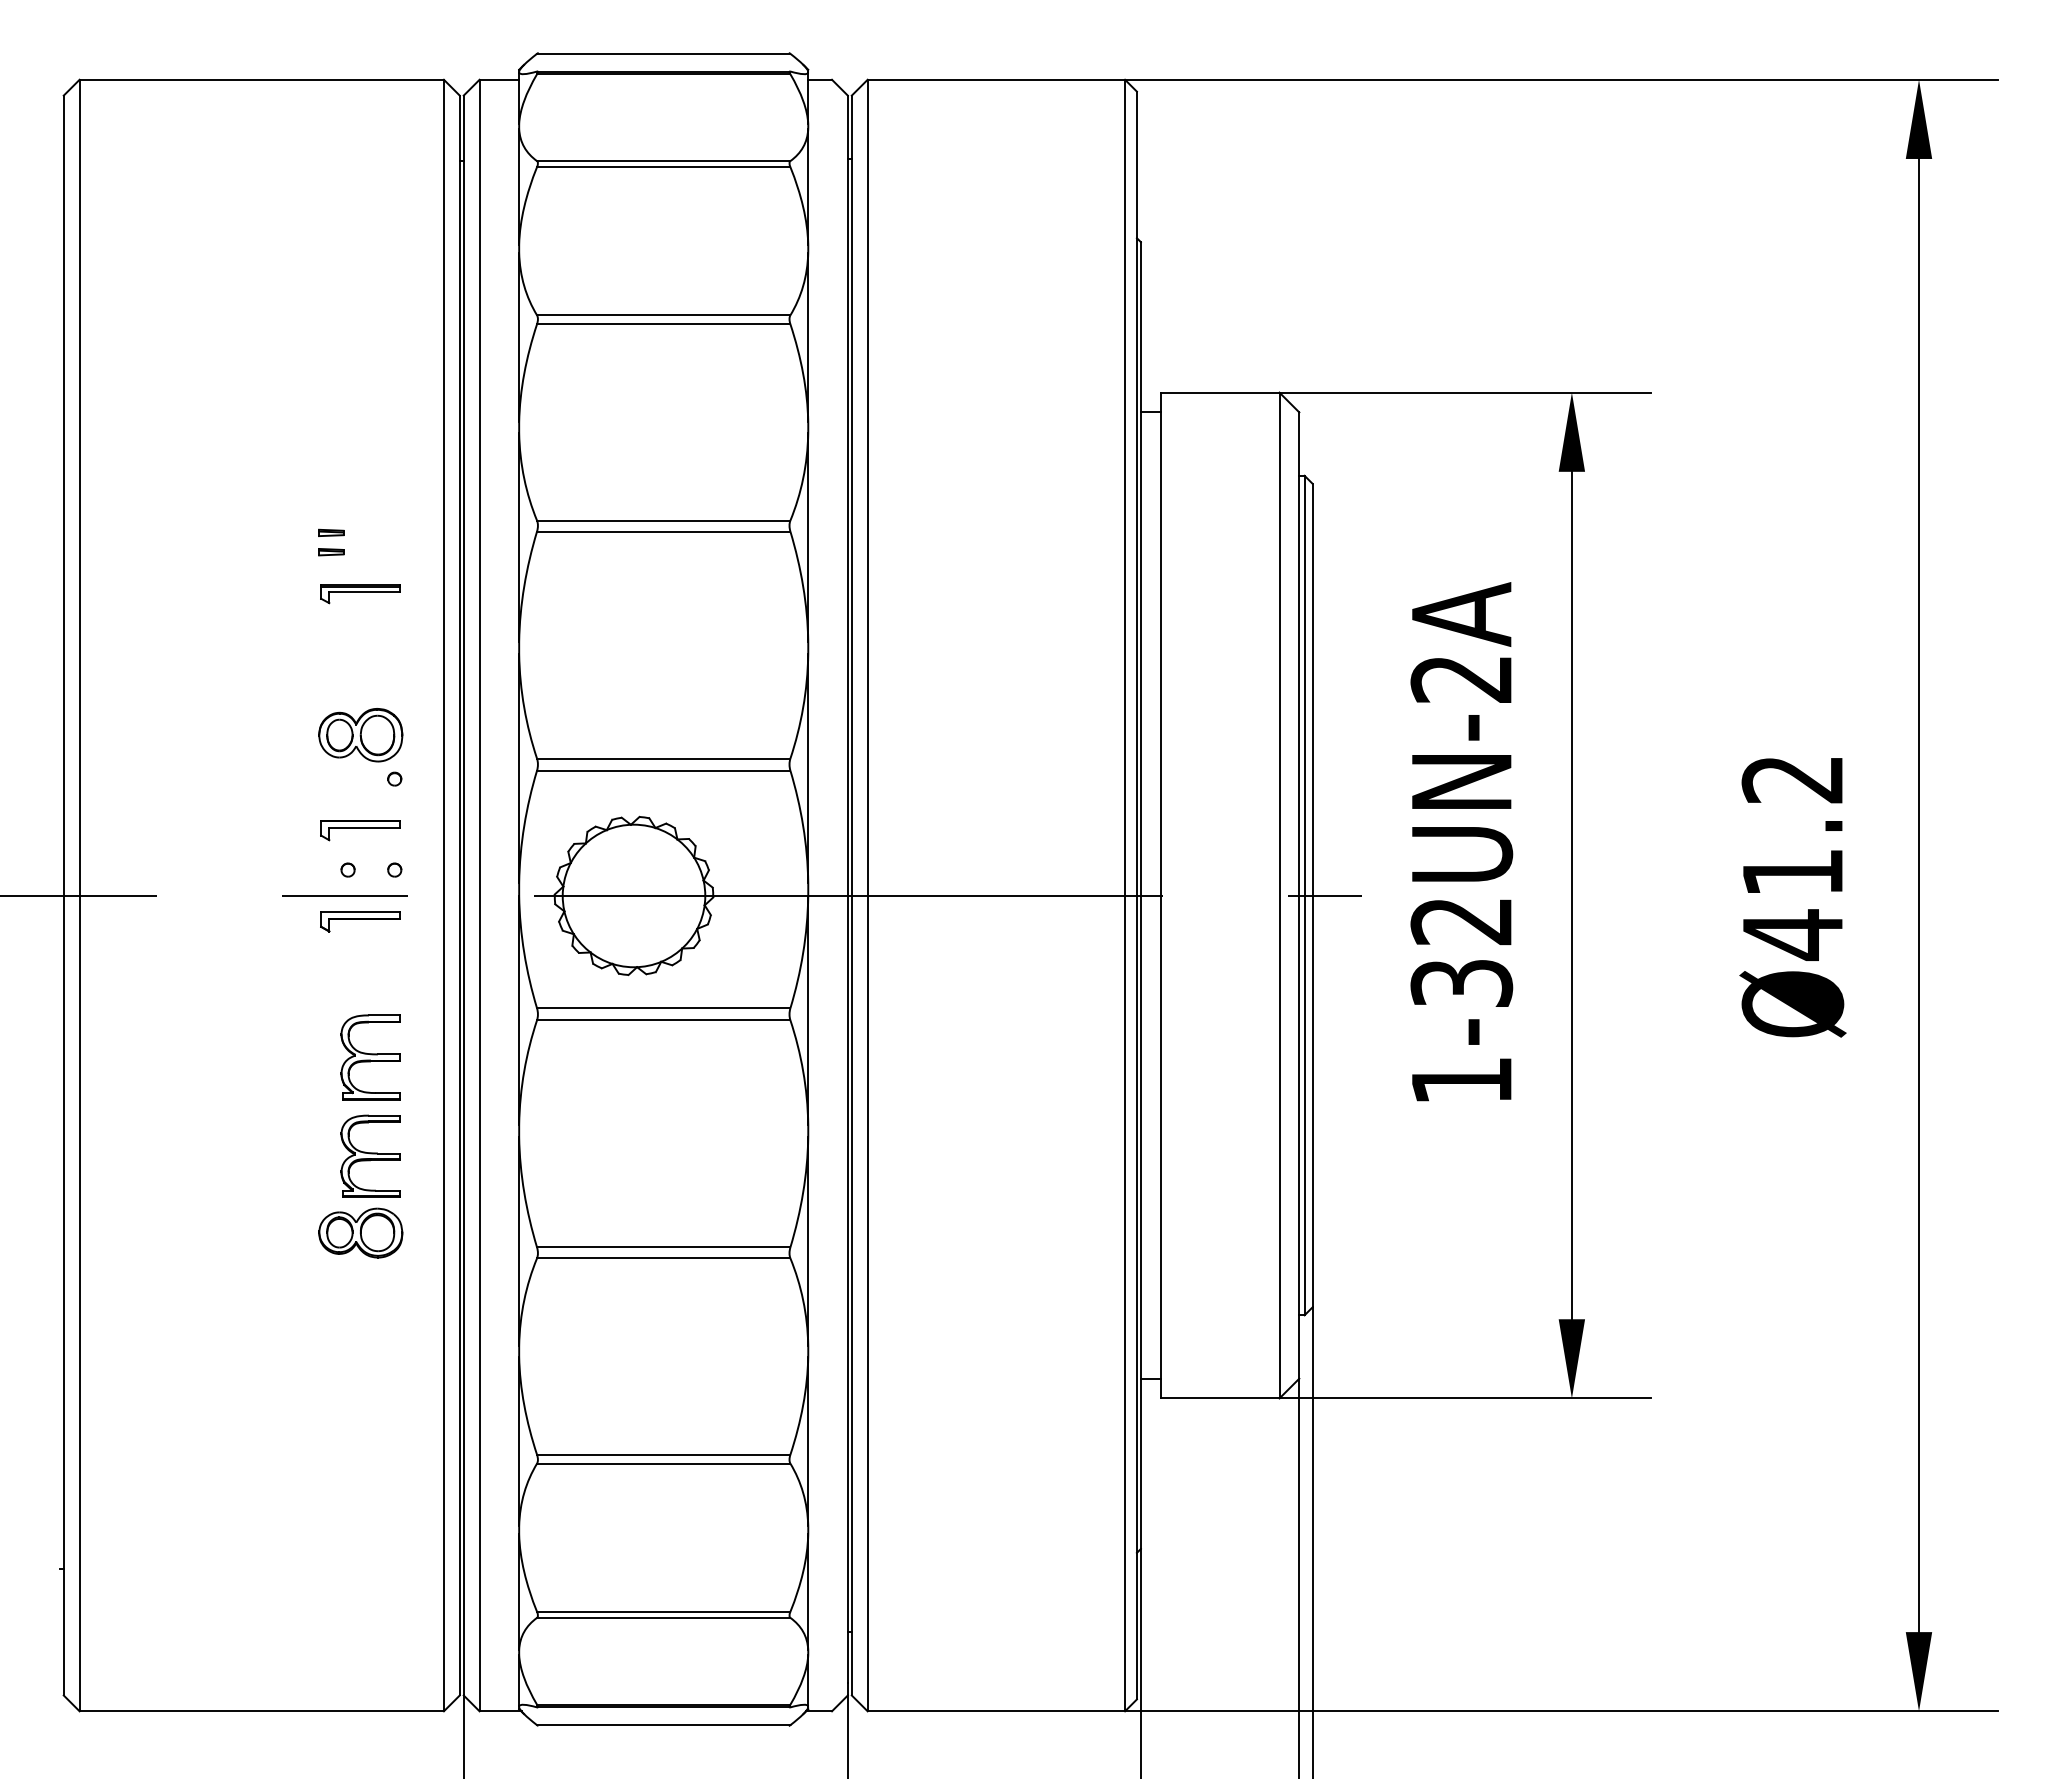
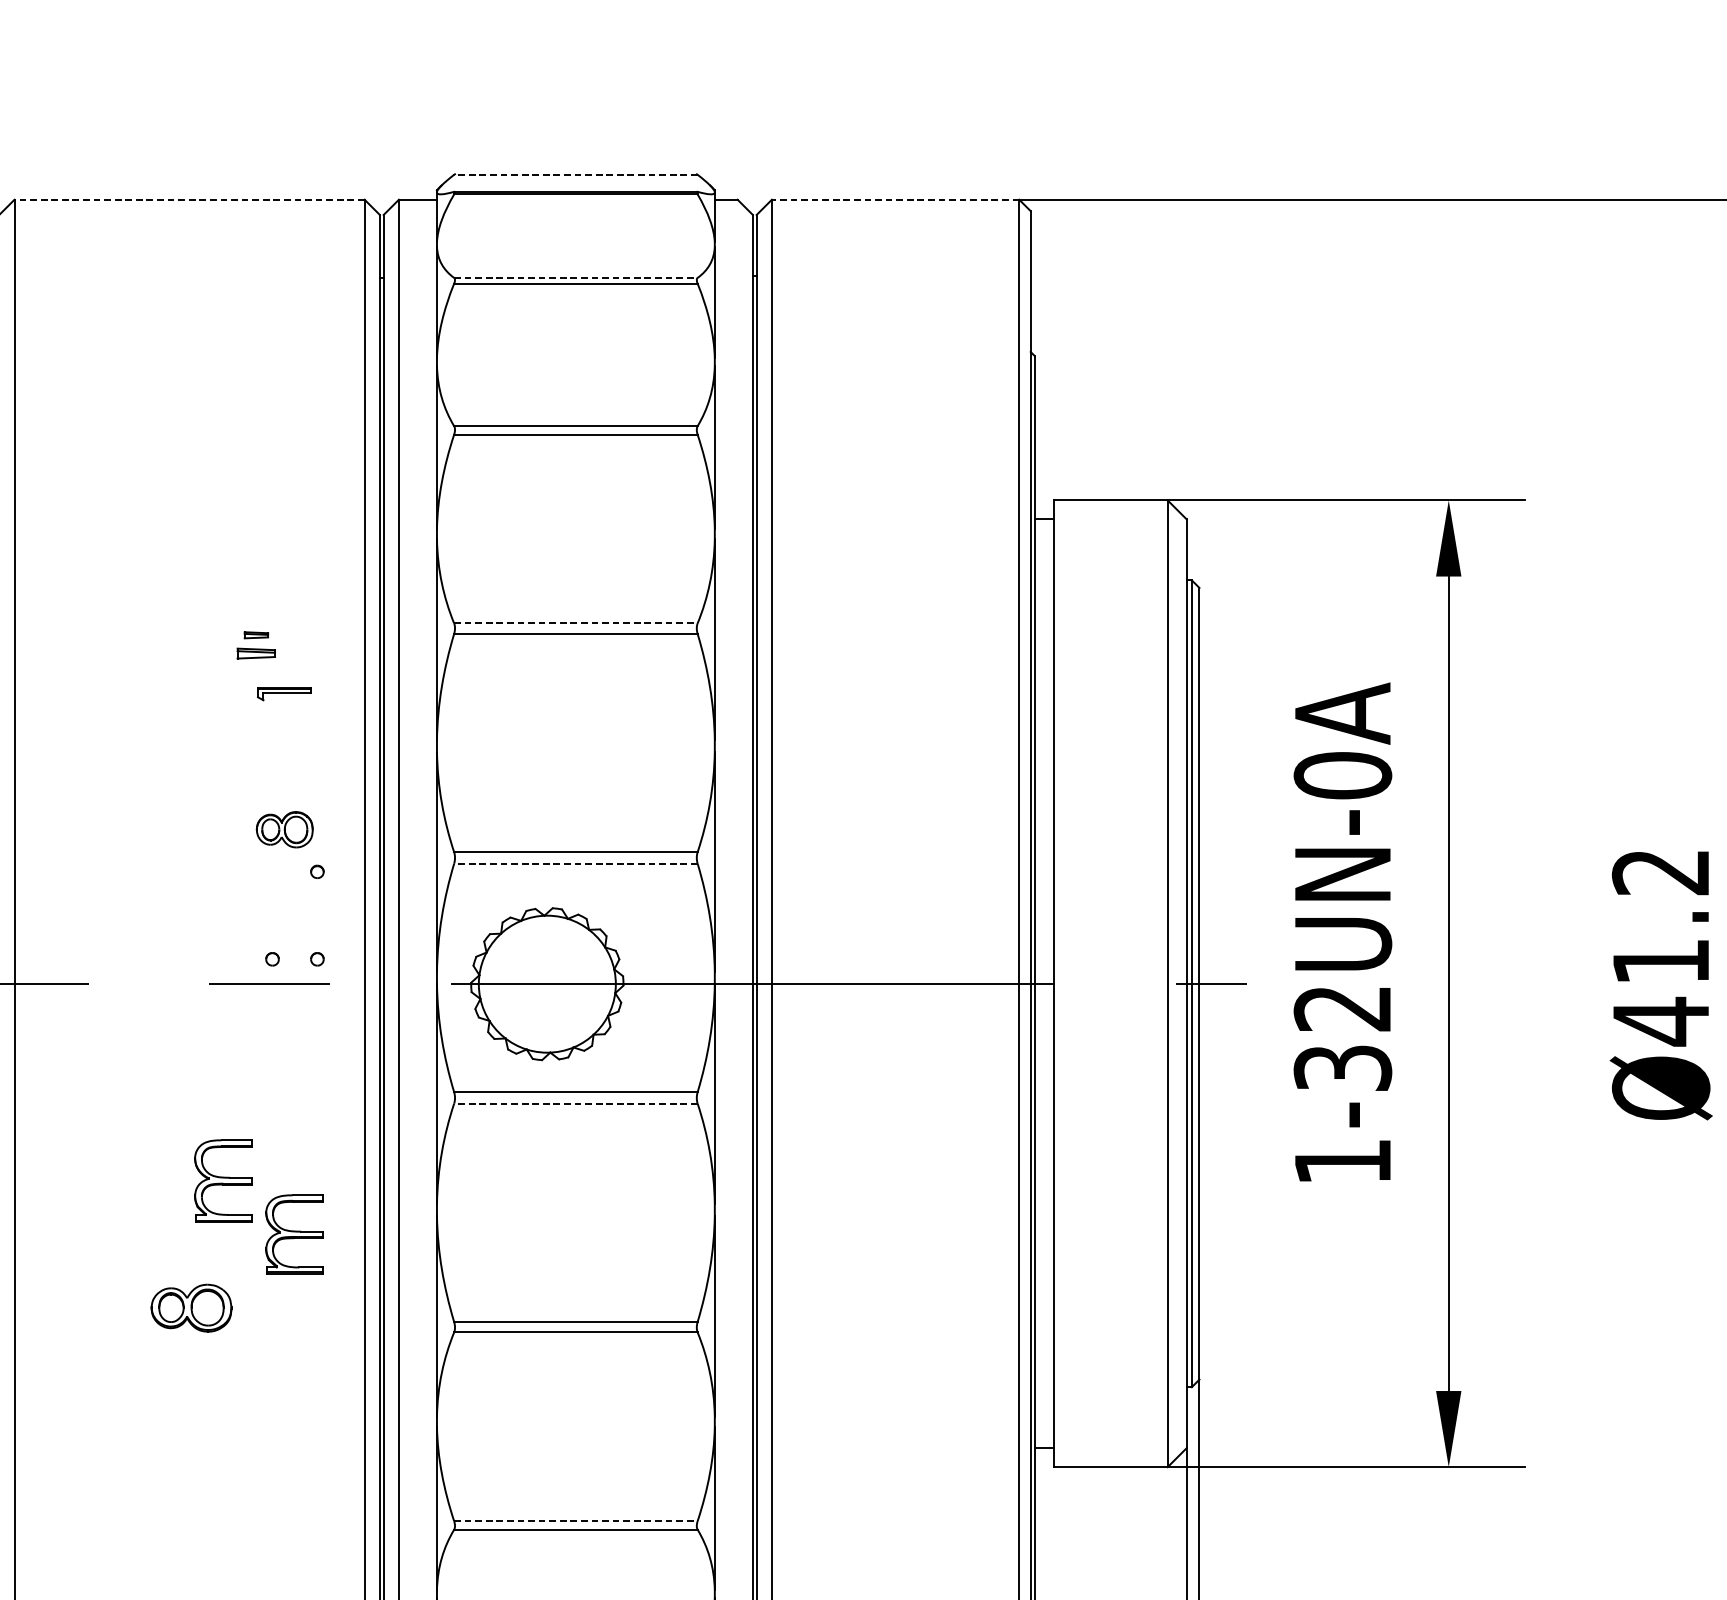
line: (663, 53) -> (575, 174), solid -> dashed
line: (261, 79) -> (189, 199), solid -> dashed
line: (996, 79) -> (895, 199), solid -> dashed
line: (663, 161) -> (575, 278), solid -> dashed
line: (663, 520) -> (575, 623), solid -> dashed
part: (331, 552) -> (256, 654), size x1.6
part: (360, 594) -> (284, 694), size x0.7
text: (1461, 678) -> (1342, 775), 1-32UN-2A -> 1-32UN-0A
part: (360, 735) -> (284, 829), size x0.7
line: (663, 770) -> (575, 863), solid -> dashed
part: (360, 830) -> (284, 921), removed
part: (360, 921) -> (284, 1008), removed
line: (663, 1020) -> (575, 1103), solid -> dashed
part: (370, 1057) -> (222, 1180), moved
part: (360, 1232) -> (191, 1307), moved
line: (663, 1454) -> (575, 1520), solid -> dashed

